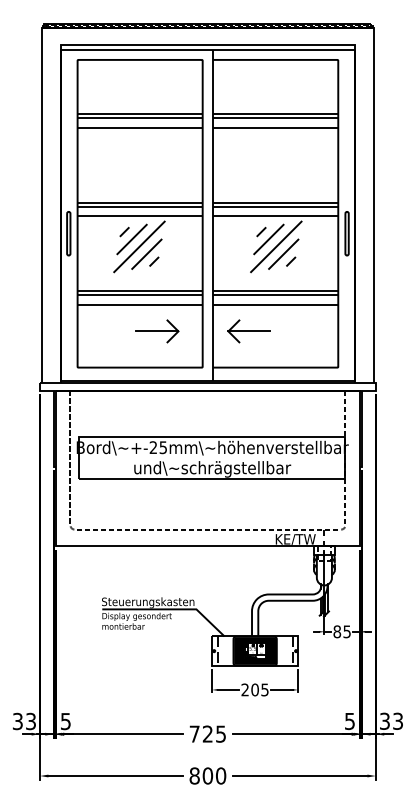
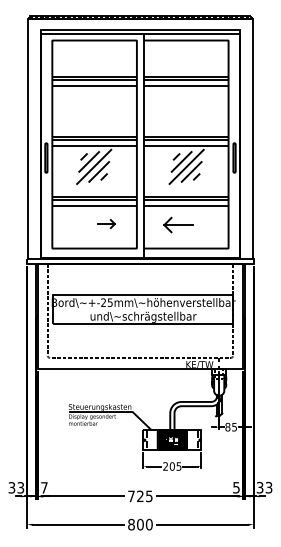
part: (157, 330) -> (106, 223), size x0.6
part: (249, 330) -> (178, 224), moved
text: (66, 721) -> (44, 487), 5 -> 7

